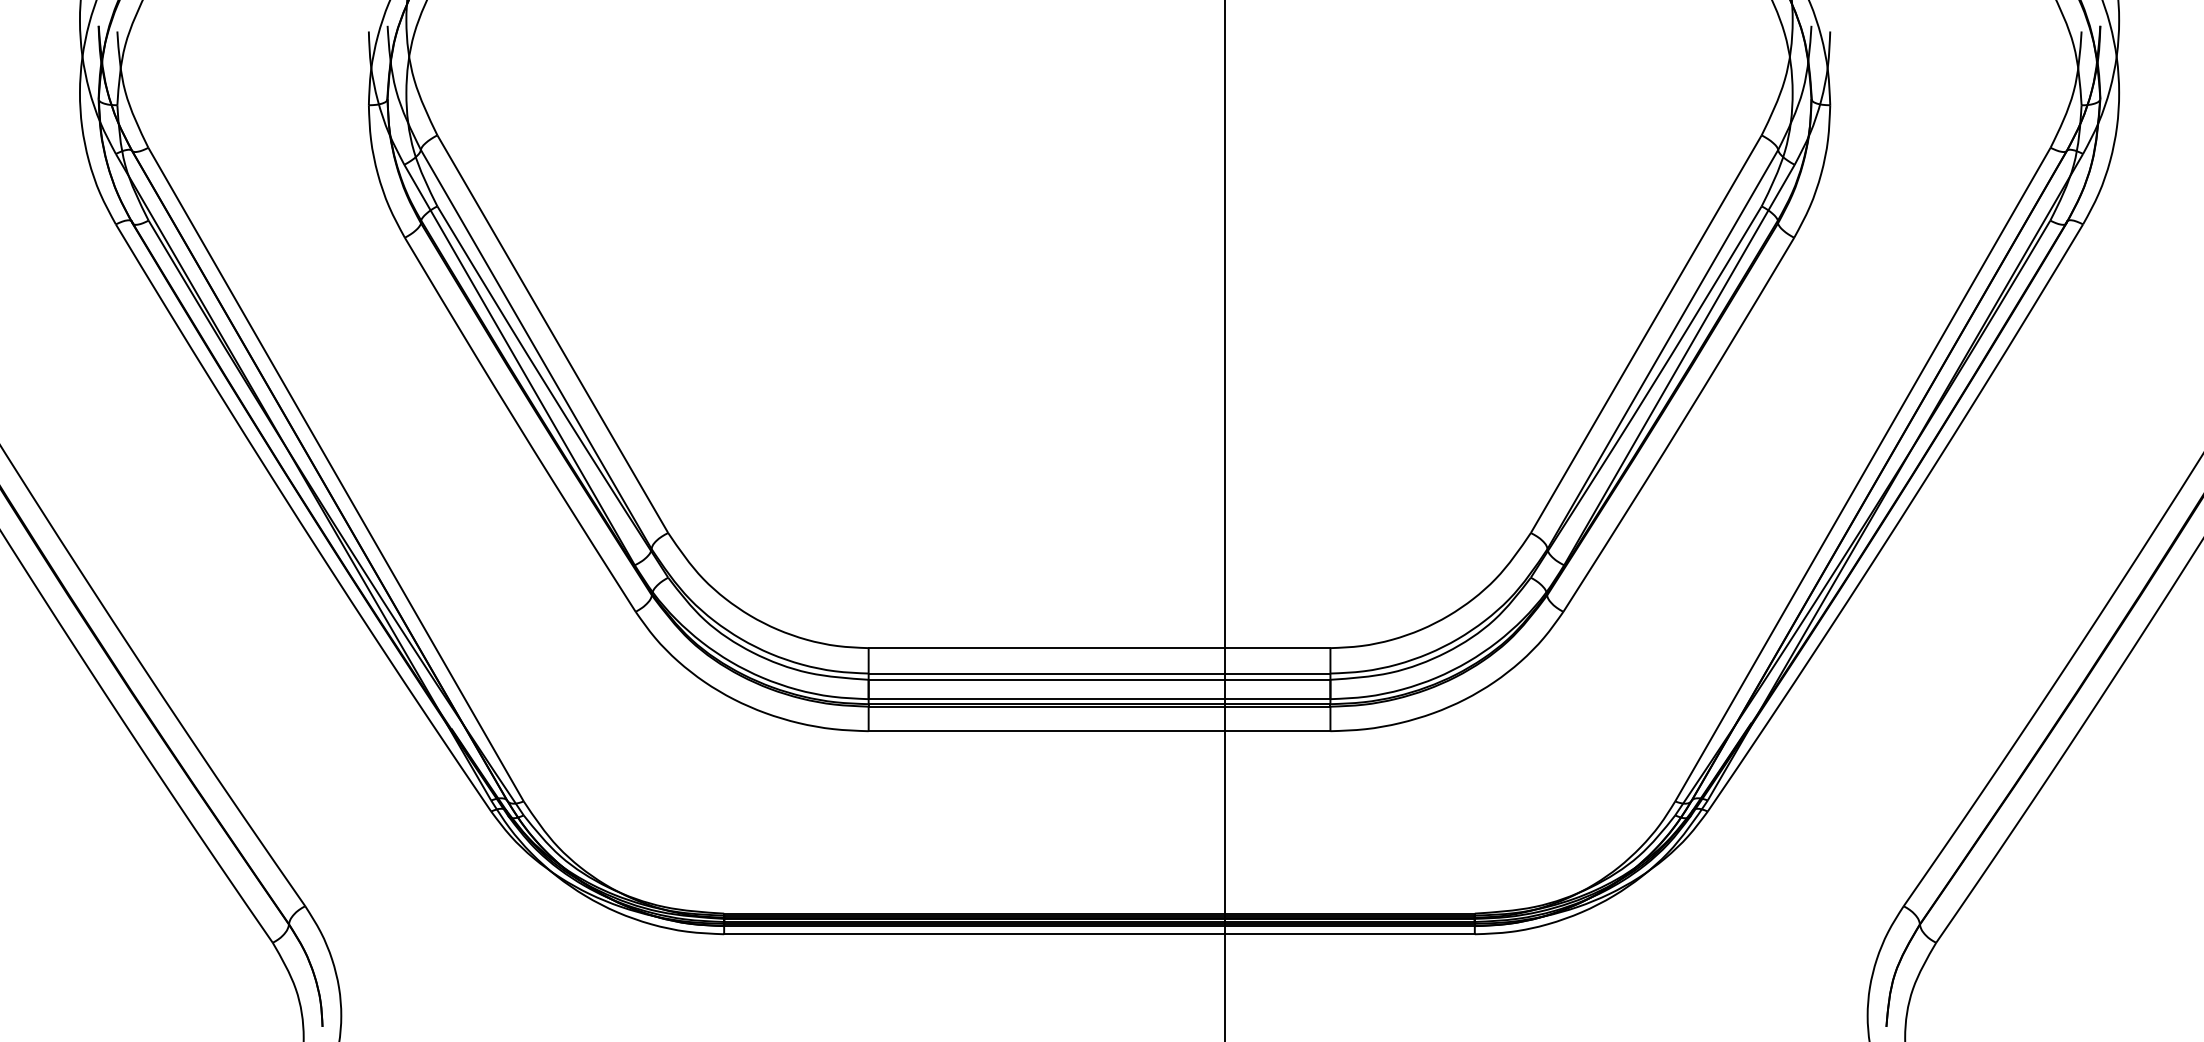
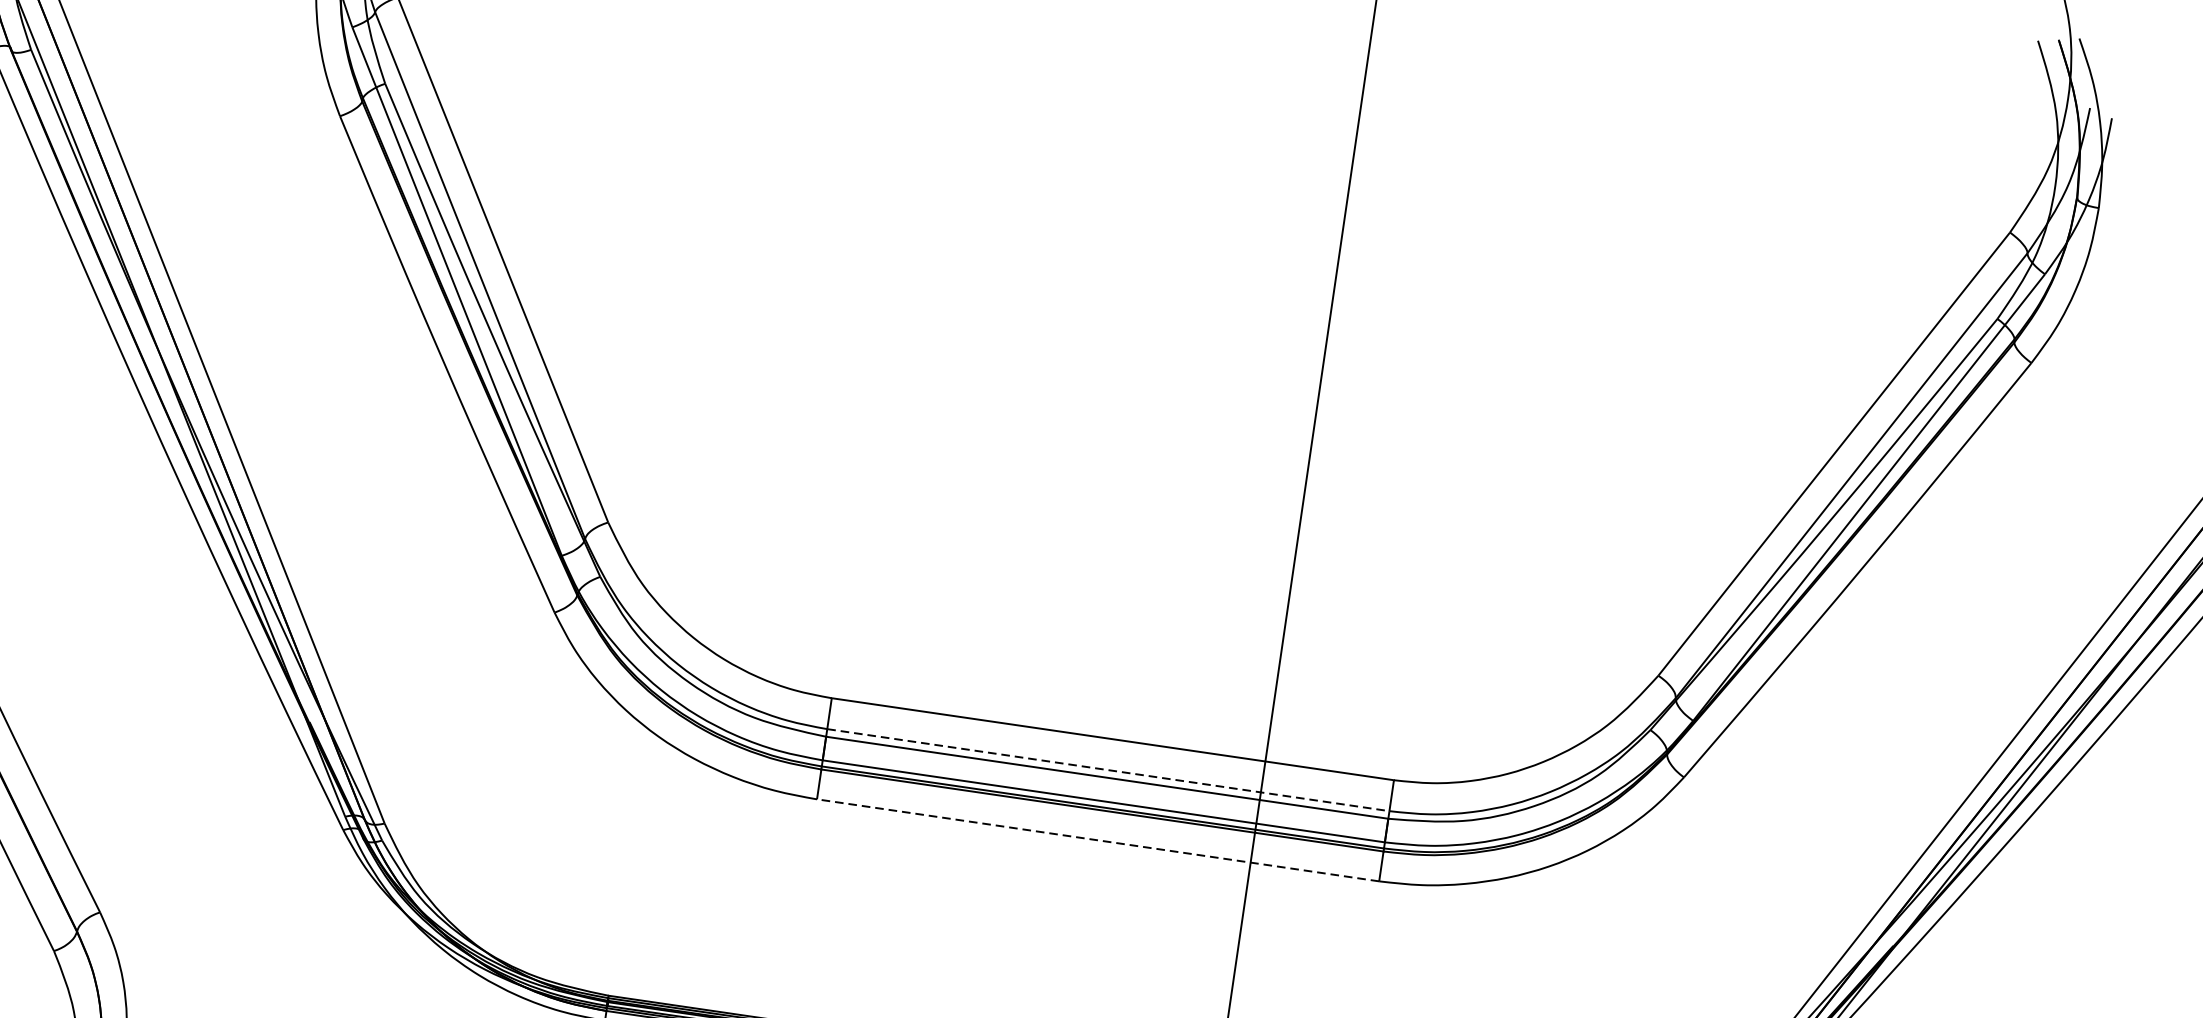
line: (1099, 673) -> (1108, 770), solid -> dashed
line: (1099, 731) -> (1098, 840), solid -> dashed

